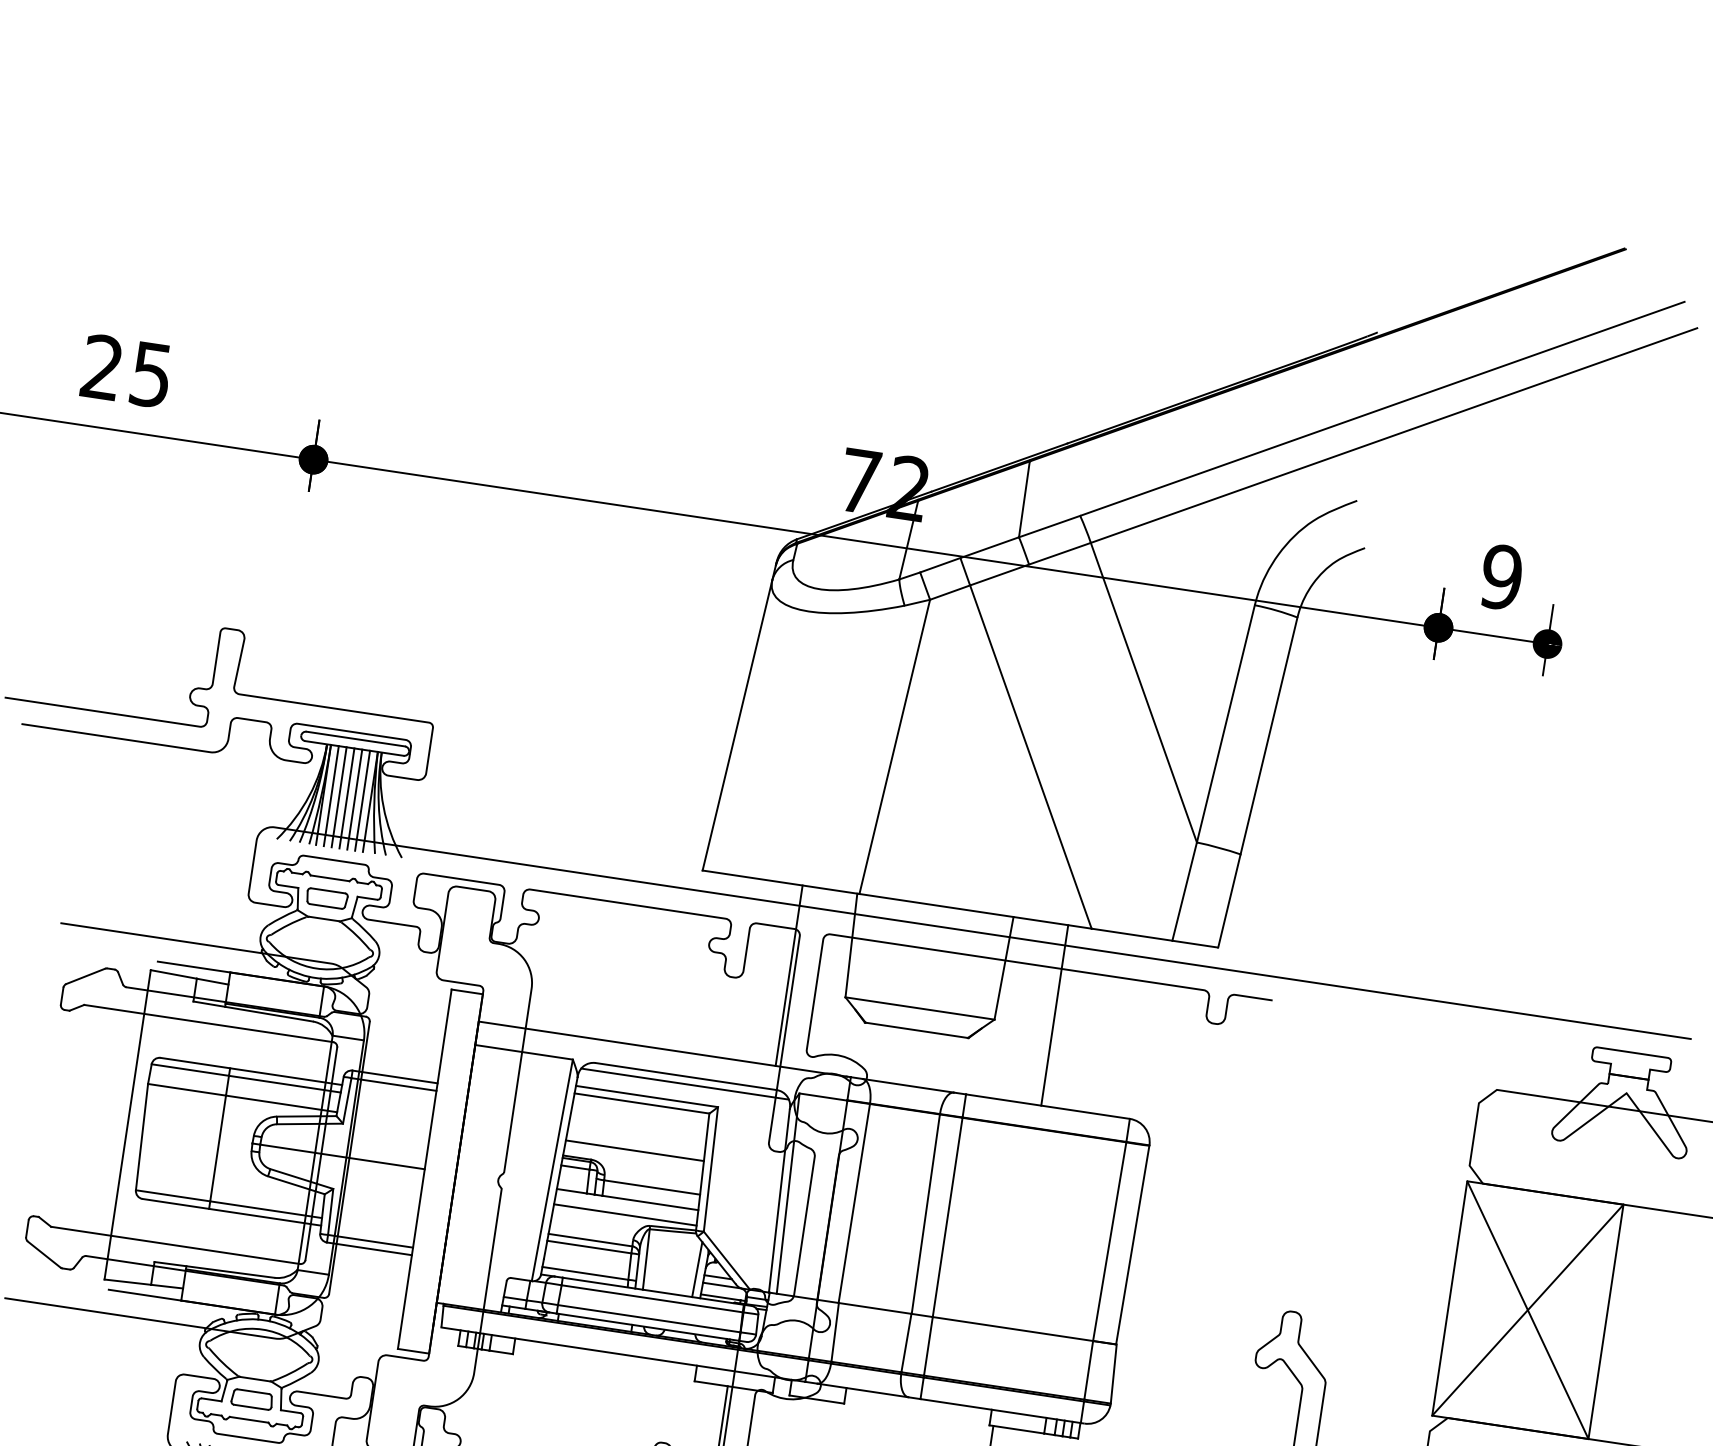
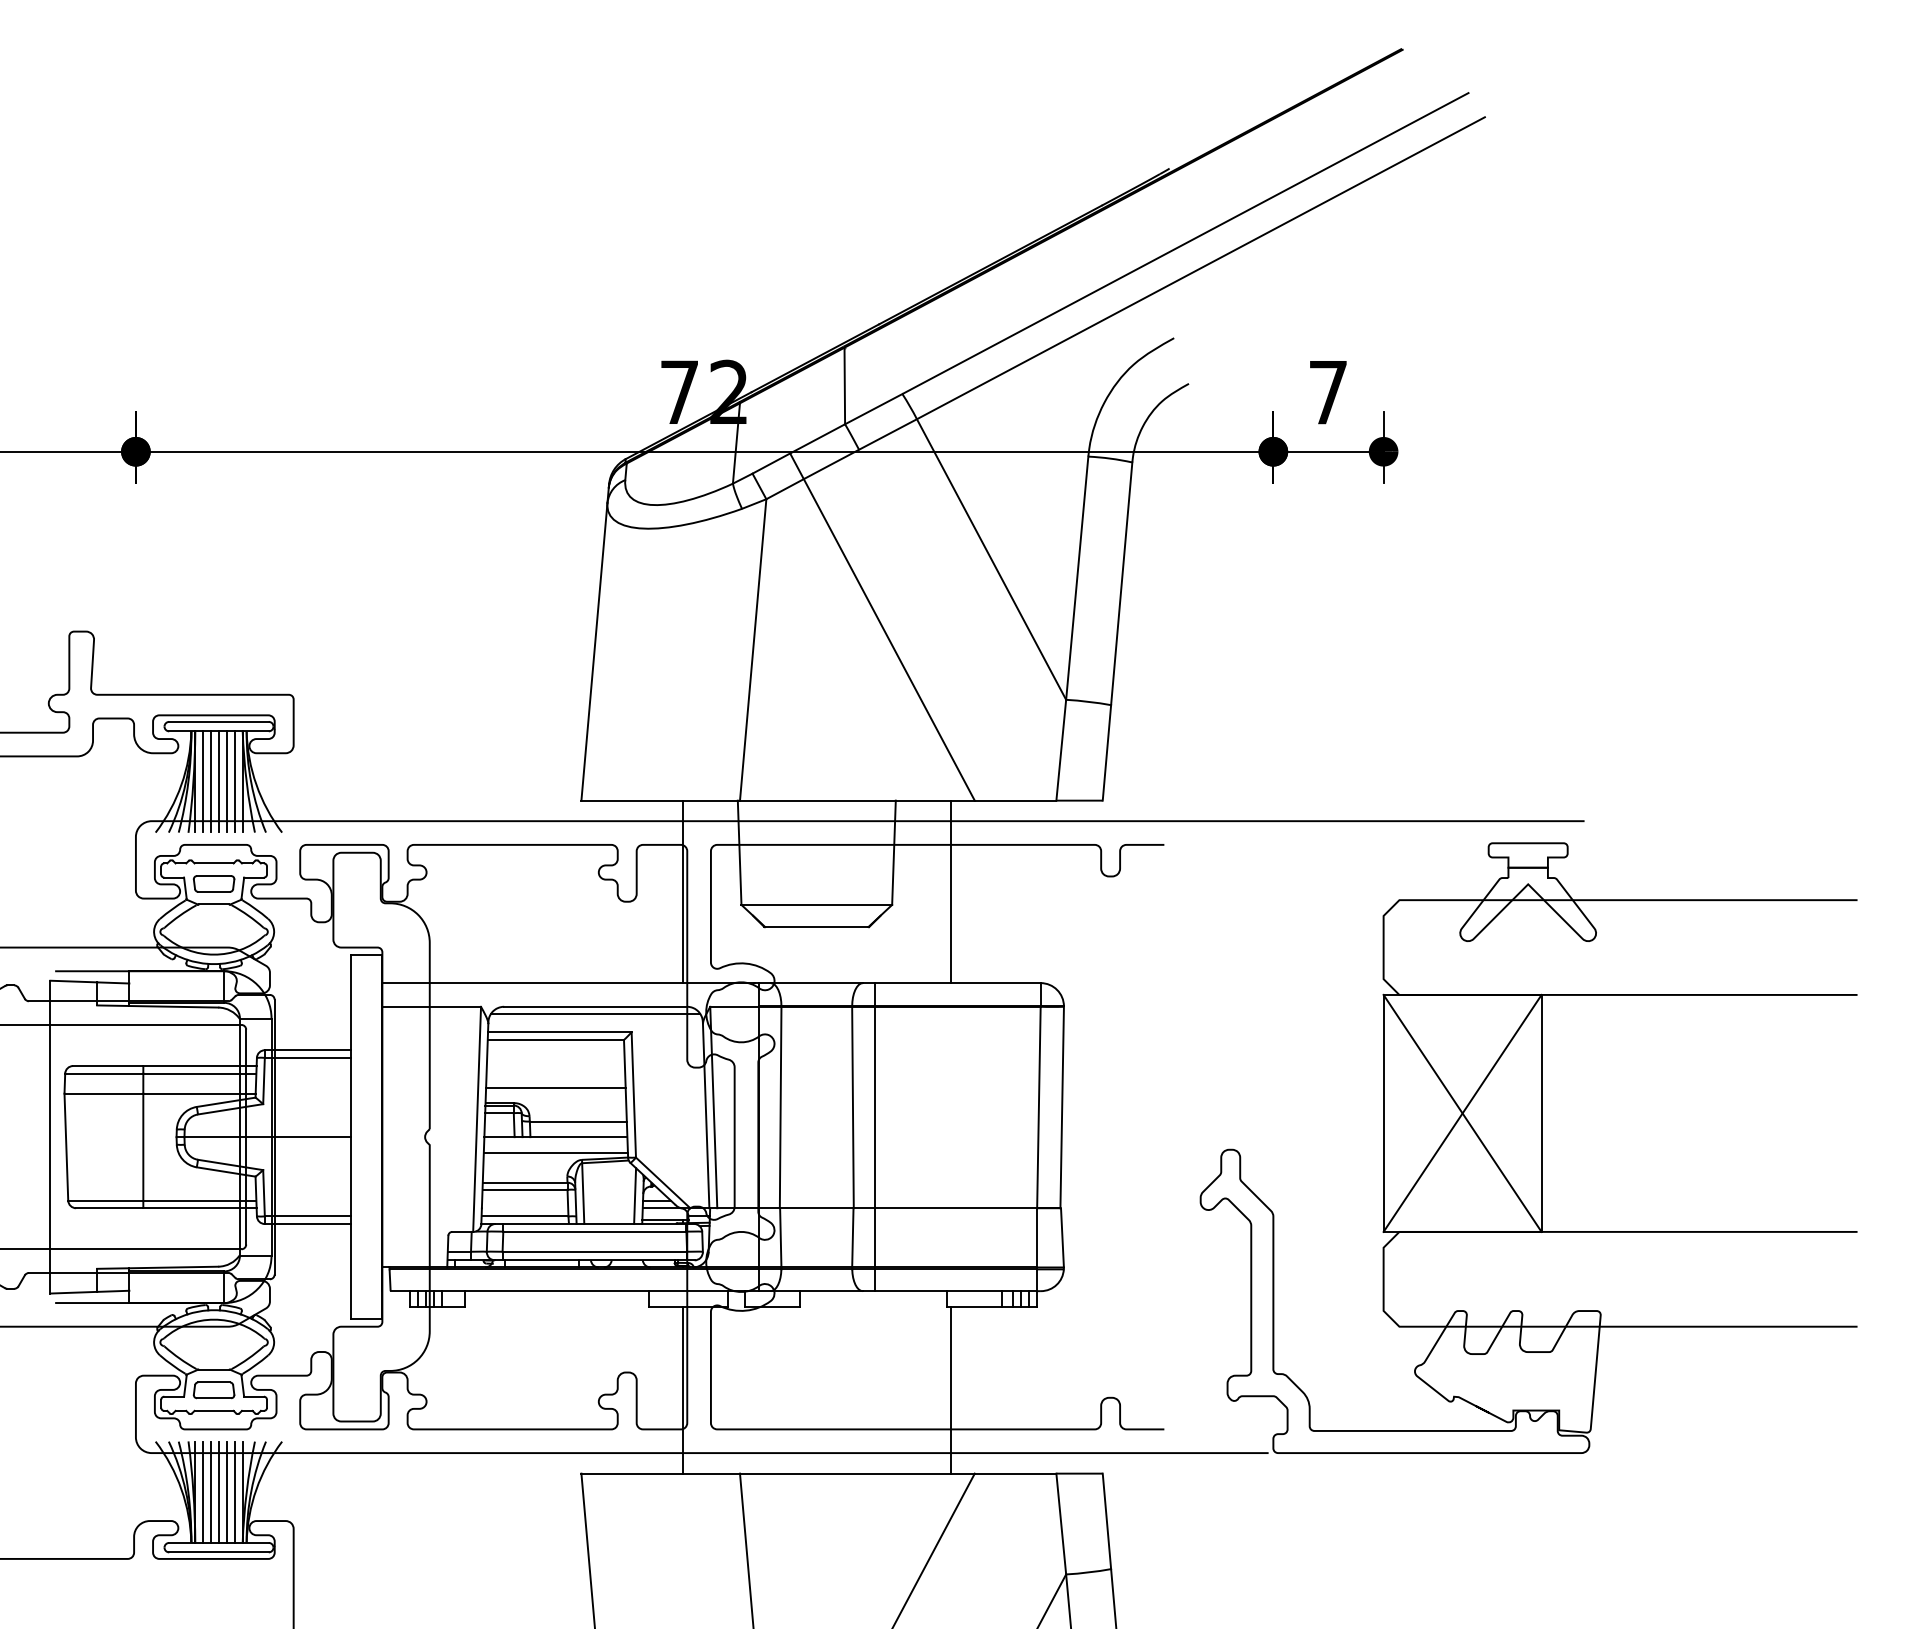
text: (1500, 577) -> (1327, 392), 9 -> 7

